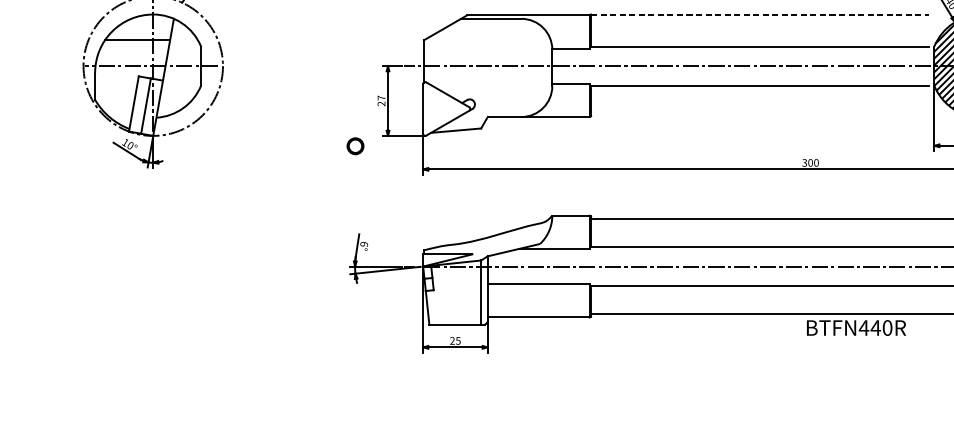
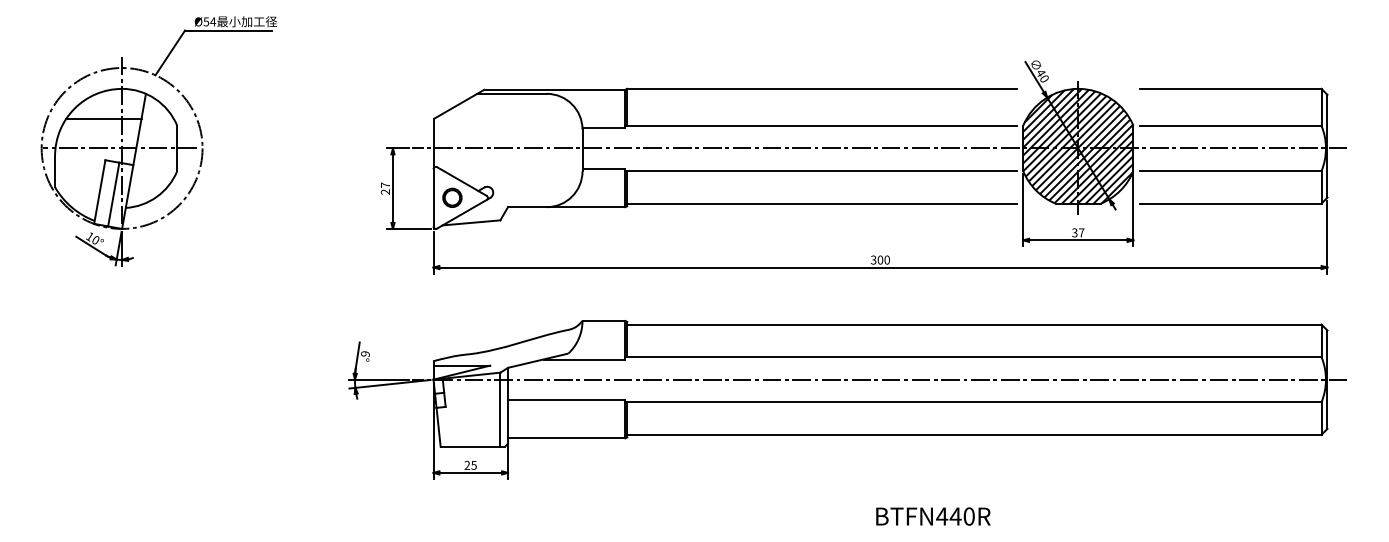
line: (760, 14) -> (822, 88), dashed -> solid
line: (759, 113) -> (821, 203), added
part: (355, 145) -> (452, 197), moved
text: (856, 327) -> (933, 516), moved

